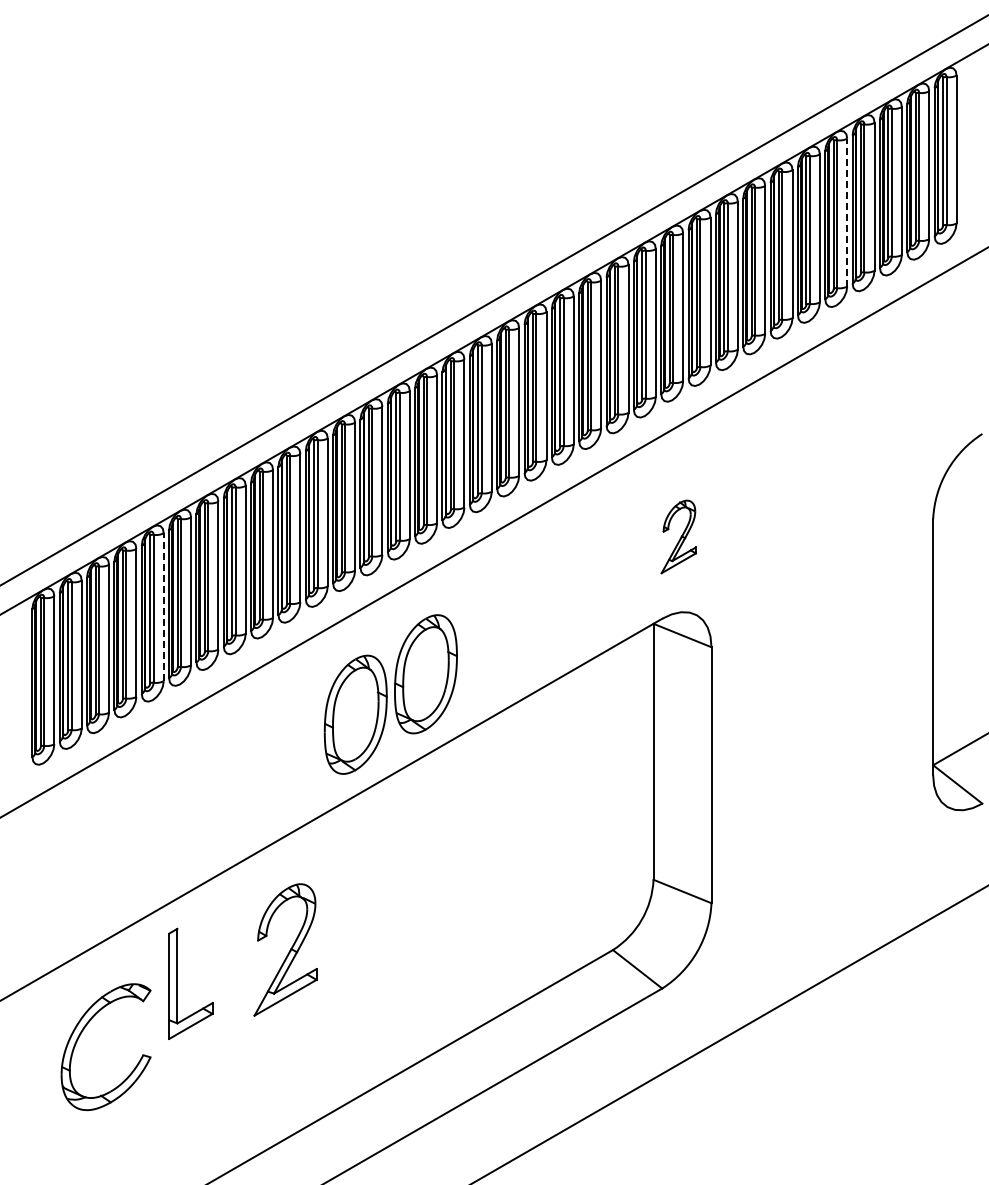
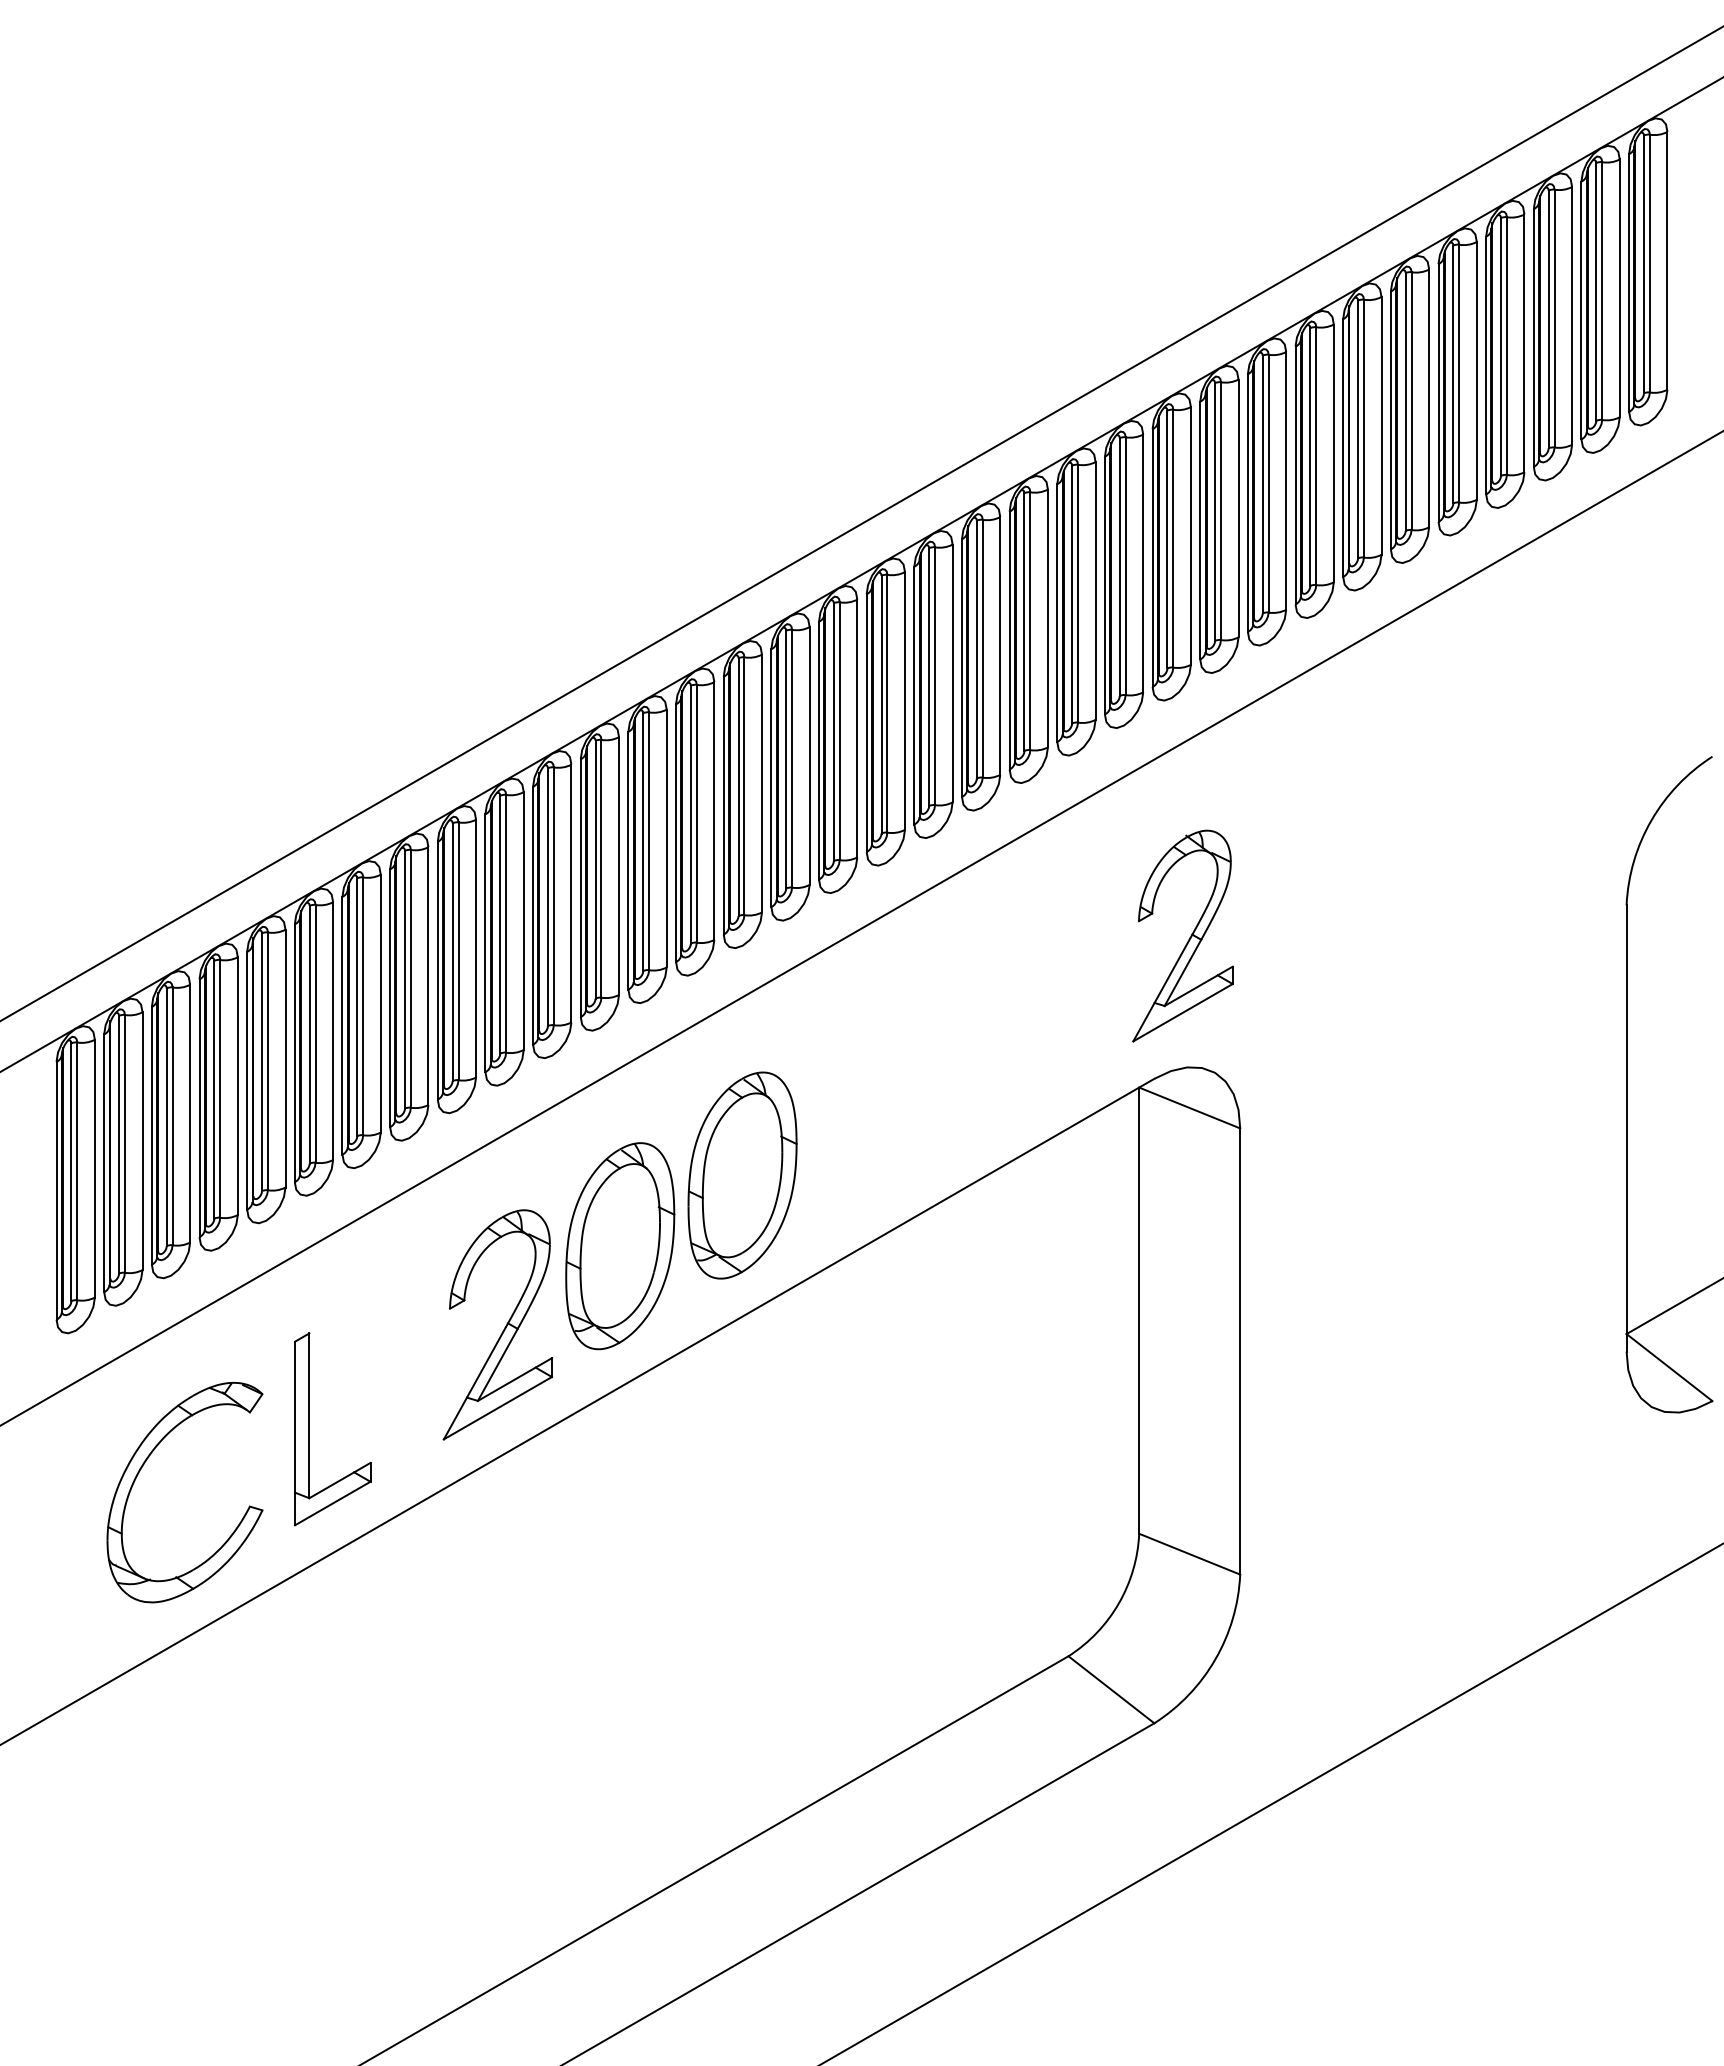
line: (847, 212) -> (1477, 370), dashed -> solid
part: (678, 536) -> (1182, 935), size x1.67
line: (163, 607) -> (285, 1059), dashed -> solid
part: (285, 949) -> (497, 1324), moved
part: (177, 983) -> (309, 1428), moved
part: (81, 1034) -> (142, 1470), moved

